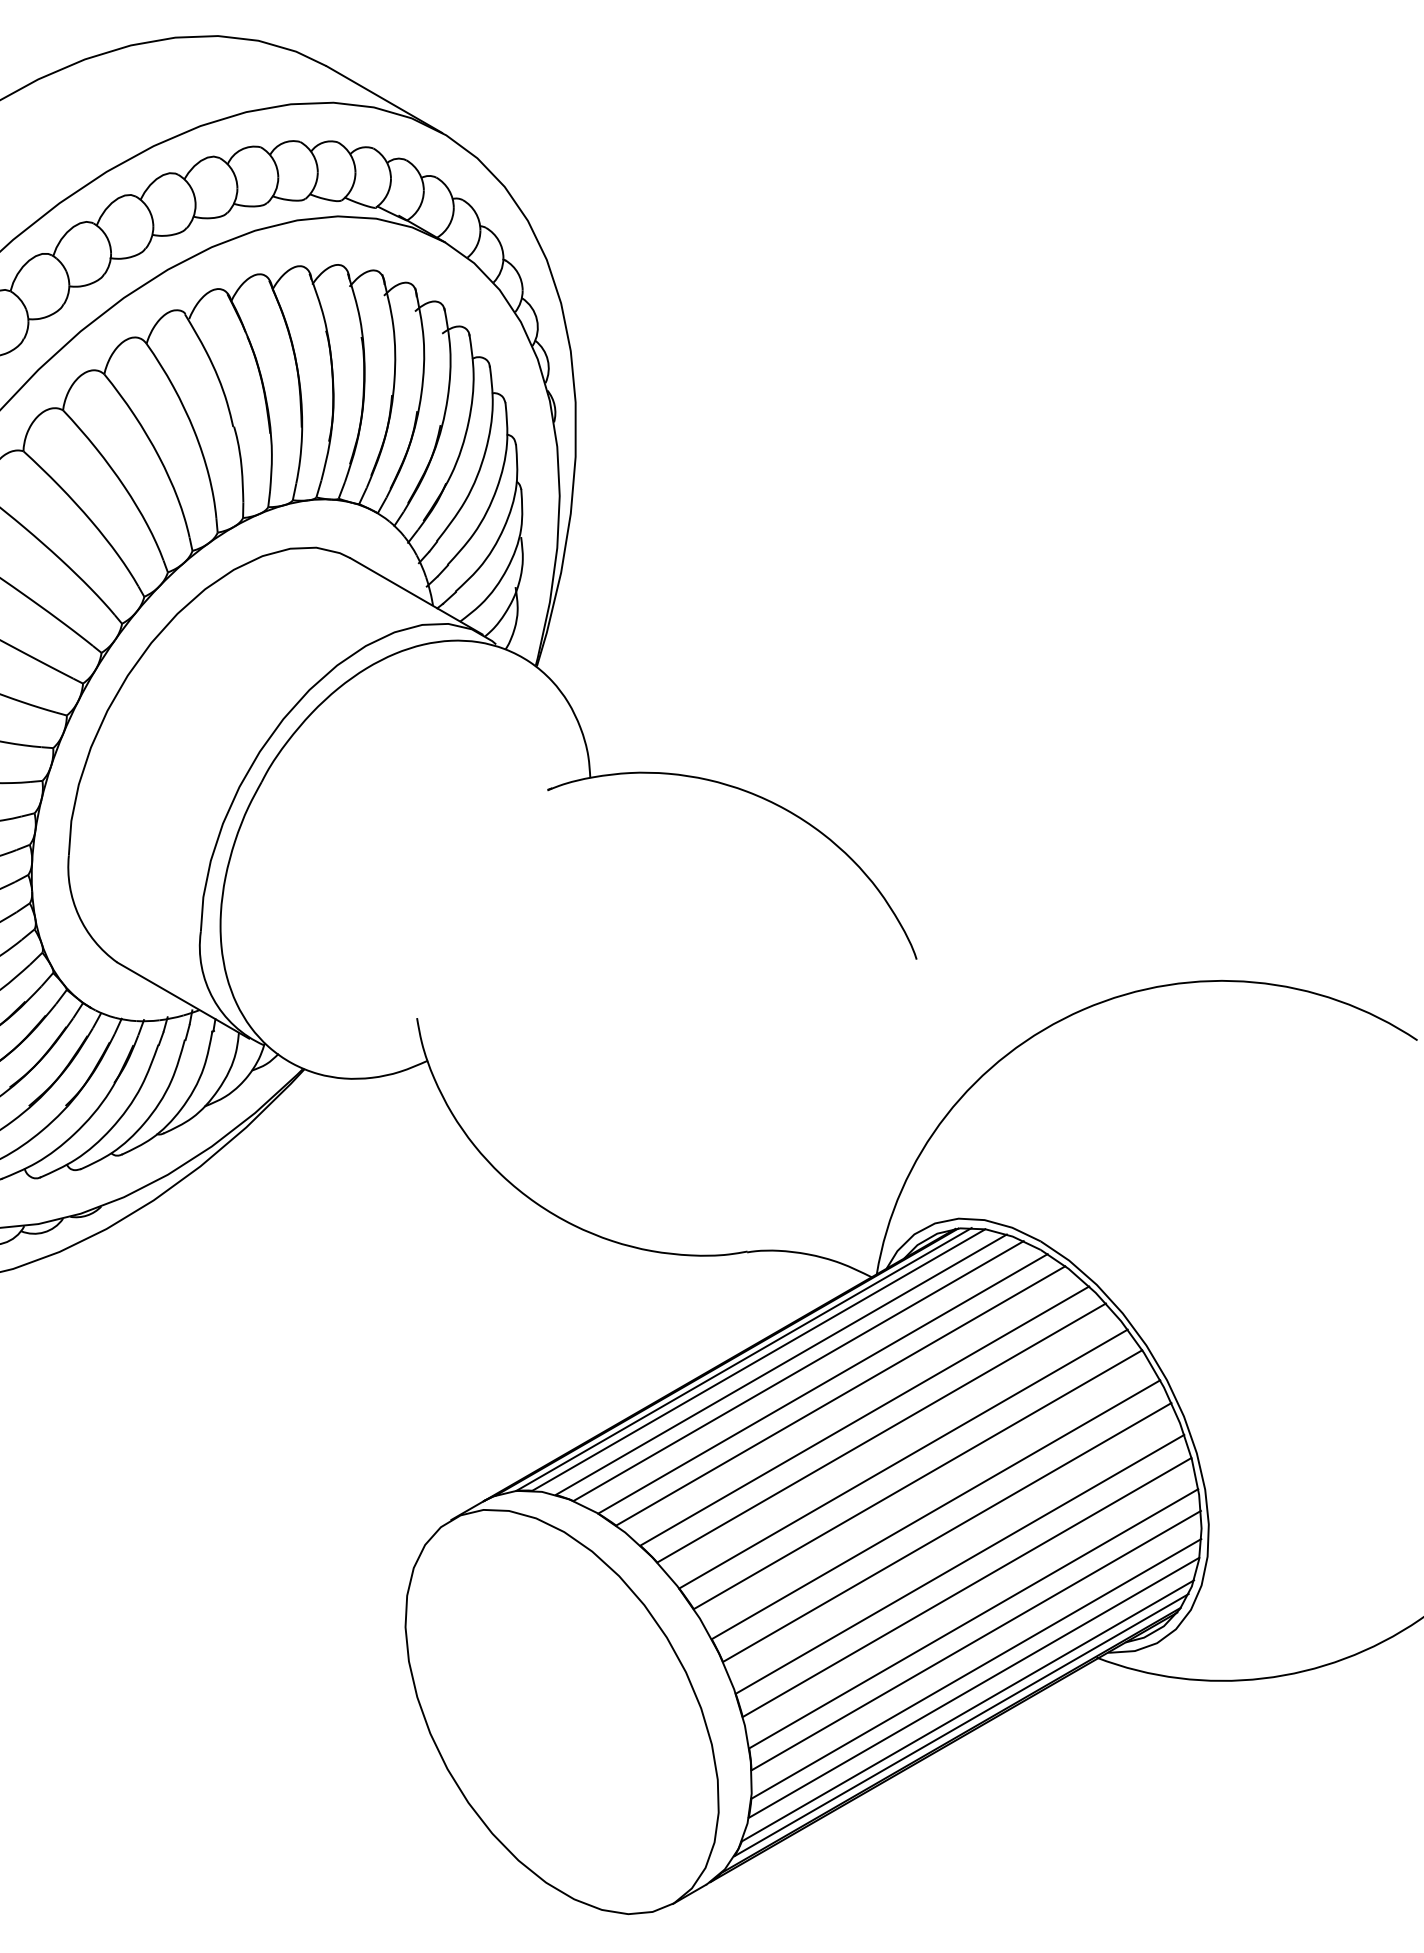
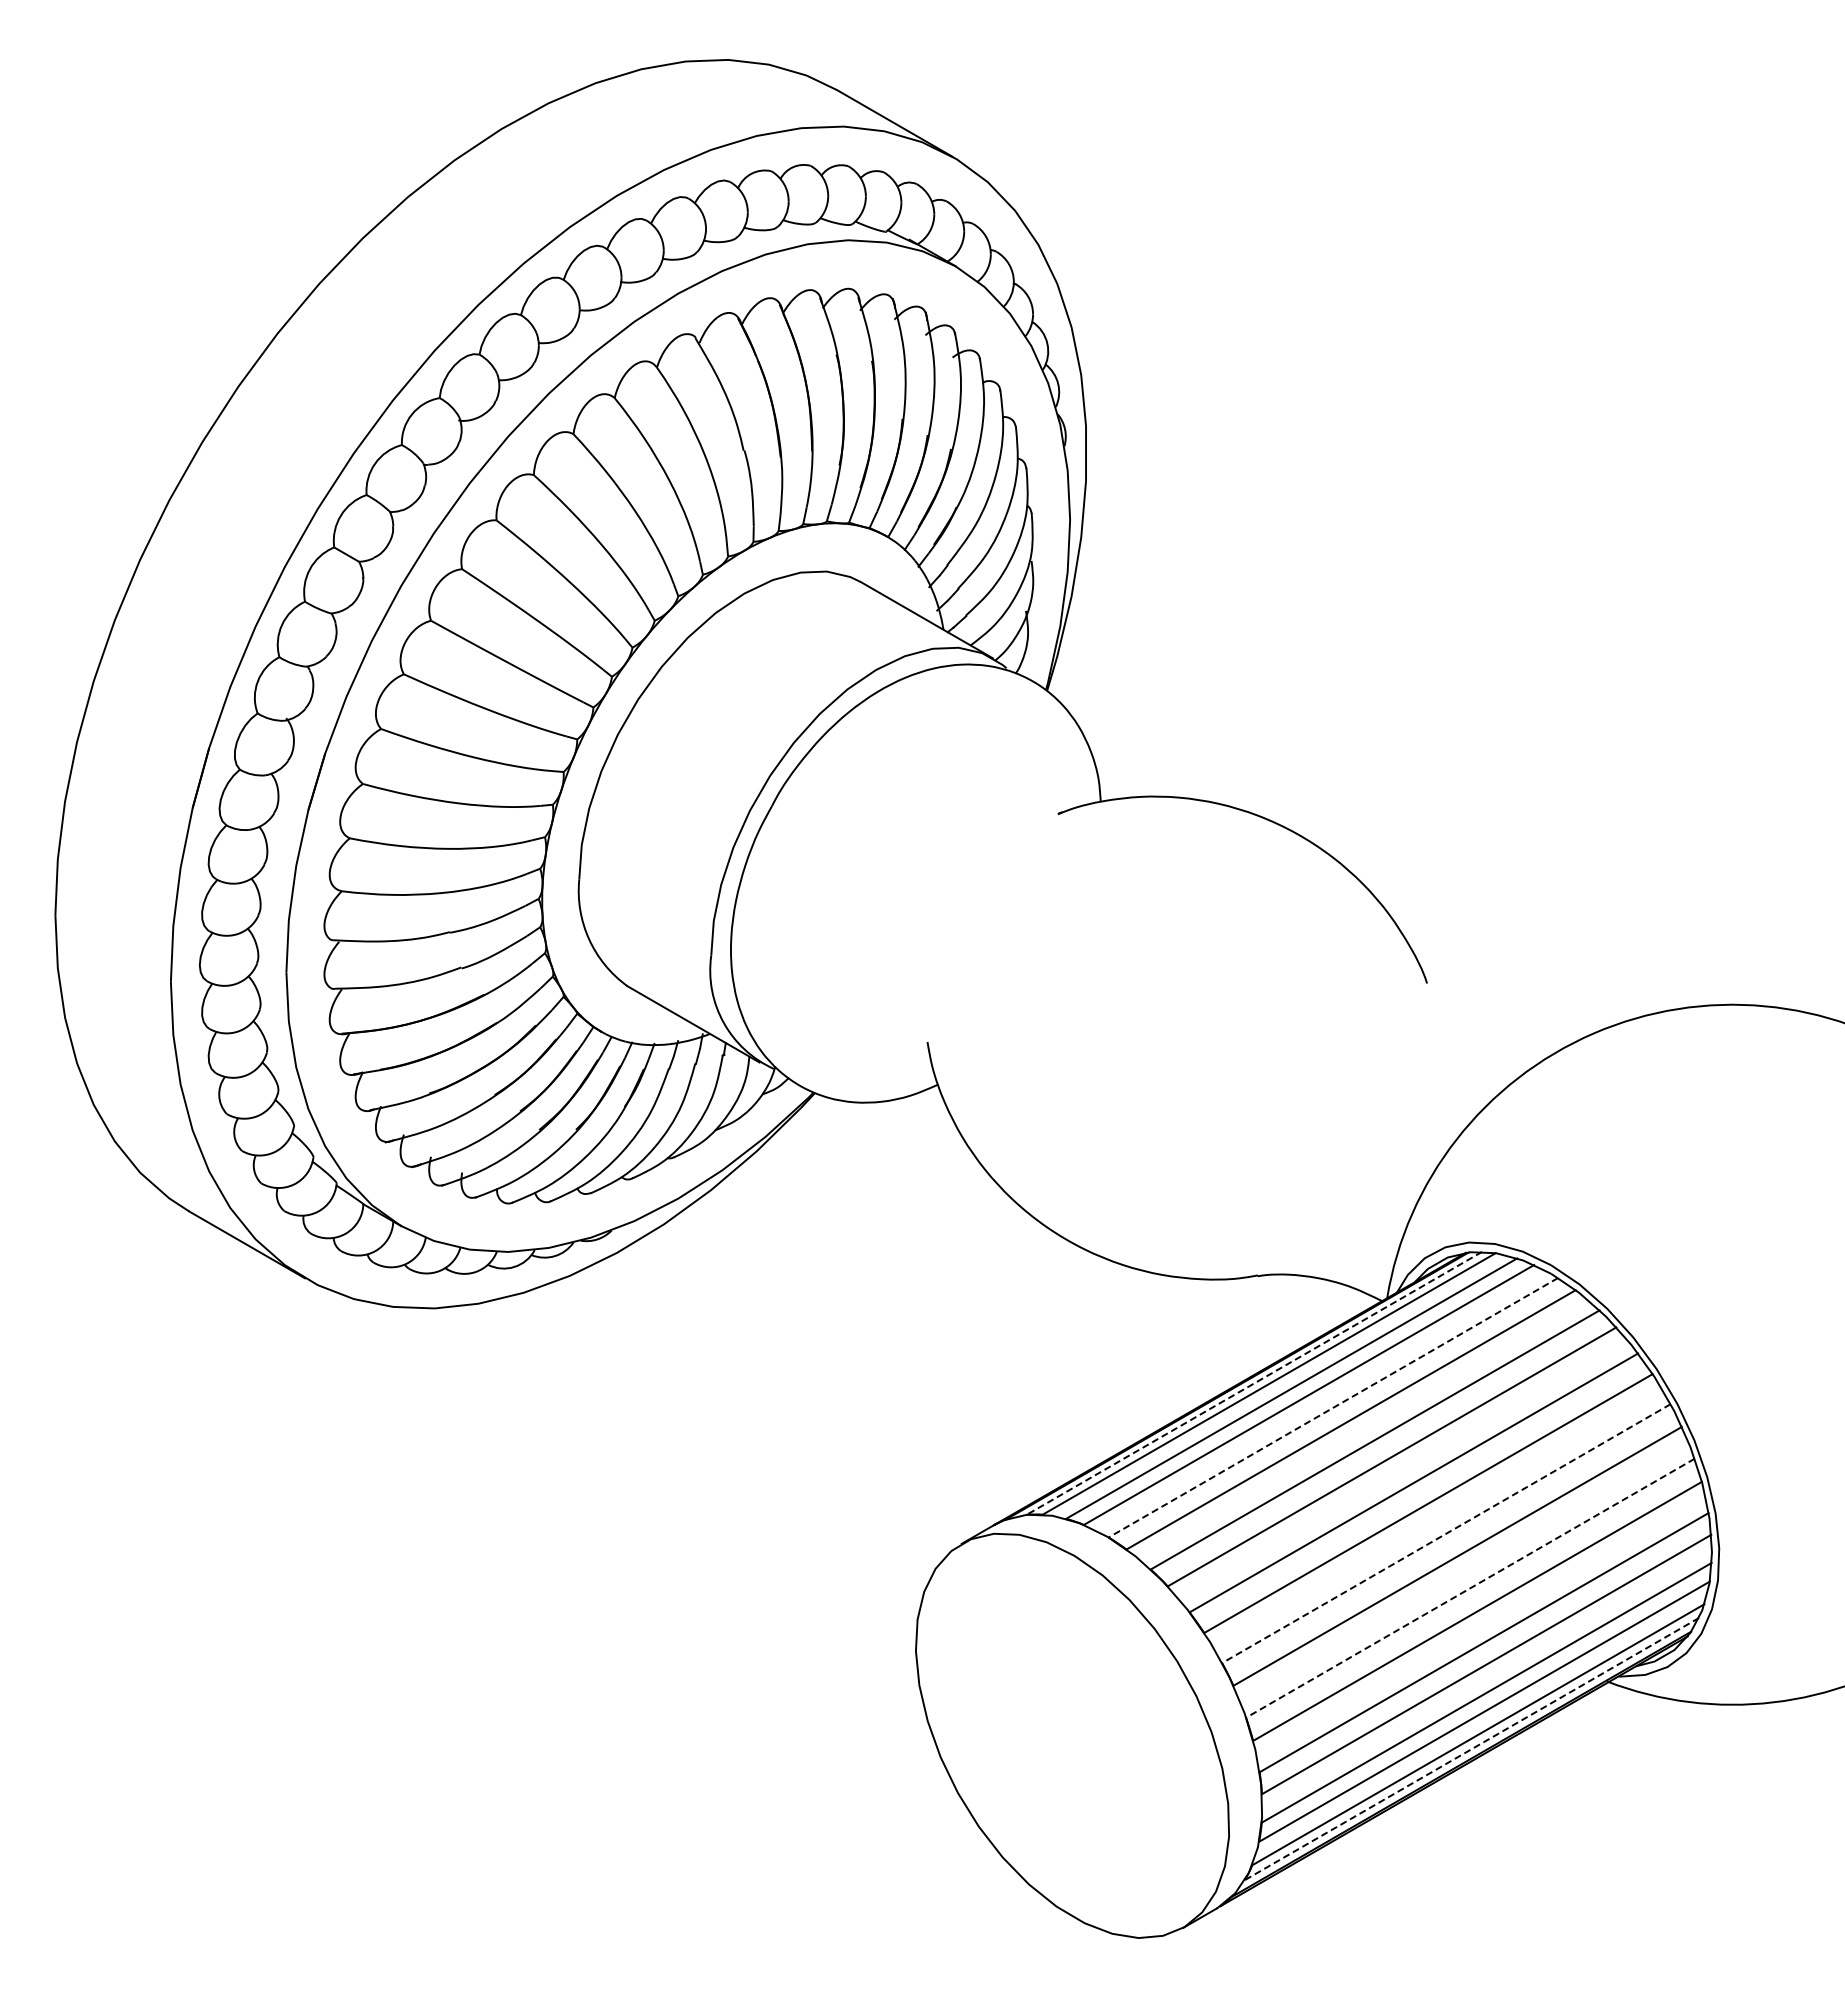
line: (744, 1359) -> (1254, 1383), solid -> dashed
line: (823, 1383) -> (1333, 1407), solid -> dashed
line: (936, 1509) -> (1446, 1533), solid -> dashed
line: (960, 1564) -> (1470, 1588), solid -> dashed
line: (961, 1725) -> (1471, 1749), solid -> dashed

